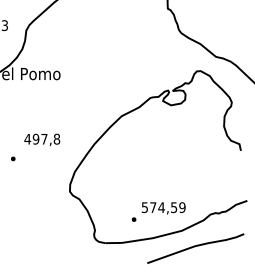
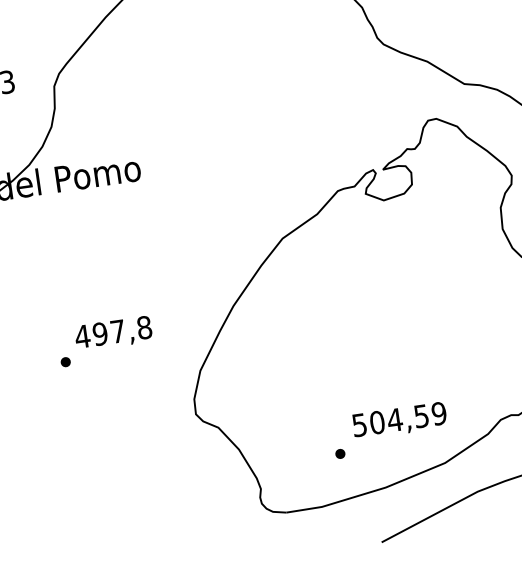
text: (42, 139) -> (113, 332), moved
text: (153, 207) -> (377, 422), 574,59 -> 504,59

